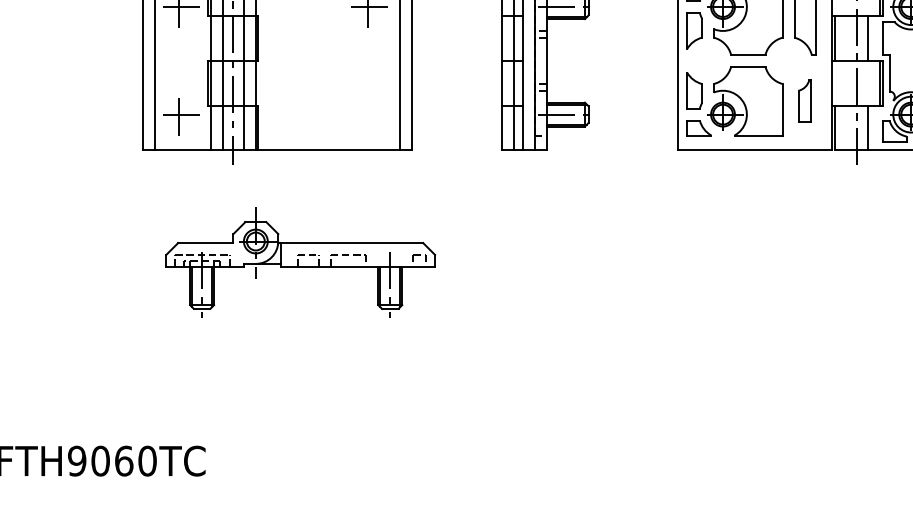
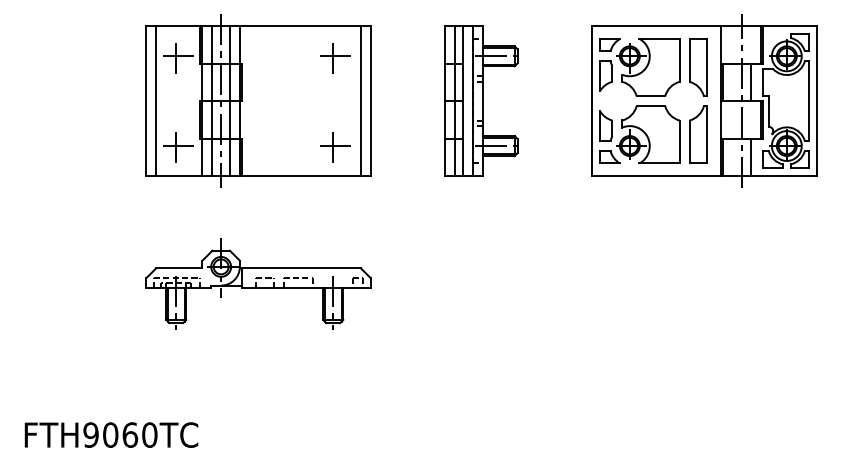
part: (805, 100) -> (698, 134), size x1.67
part: (370, 116) -> (335, 147), added
part: (300, 261) -> (258, 283), moved

